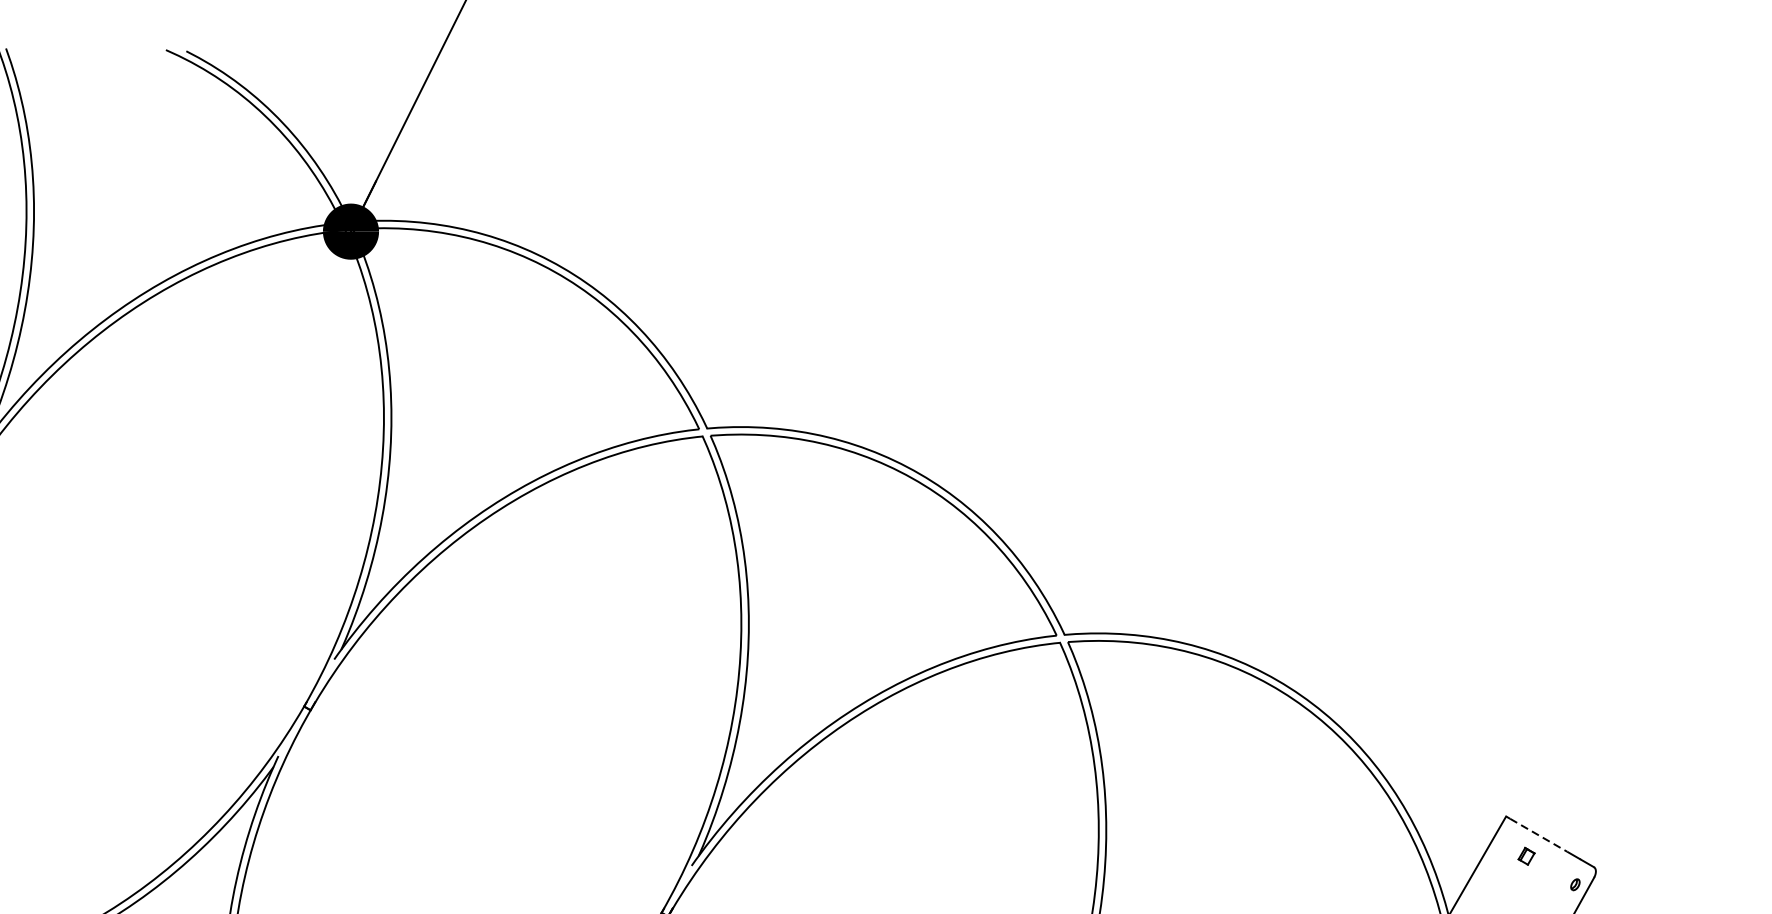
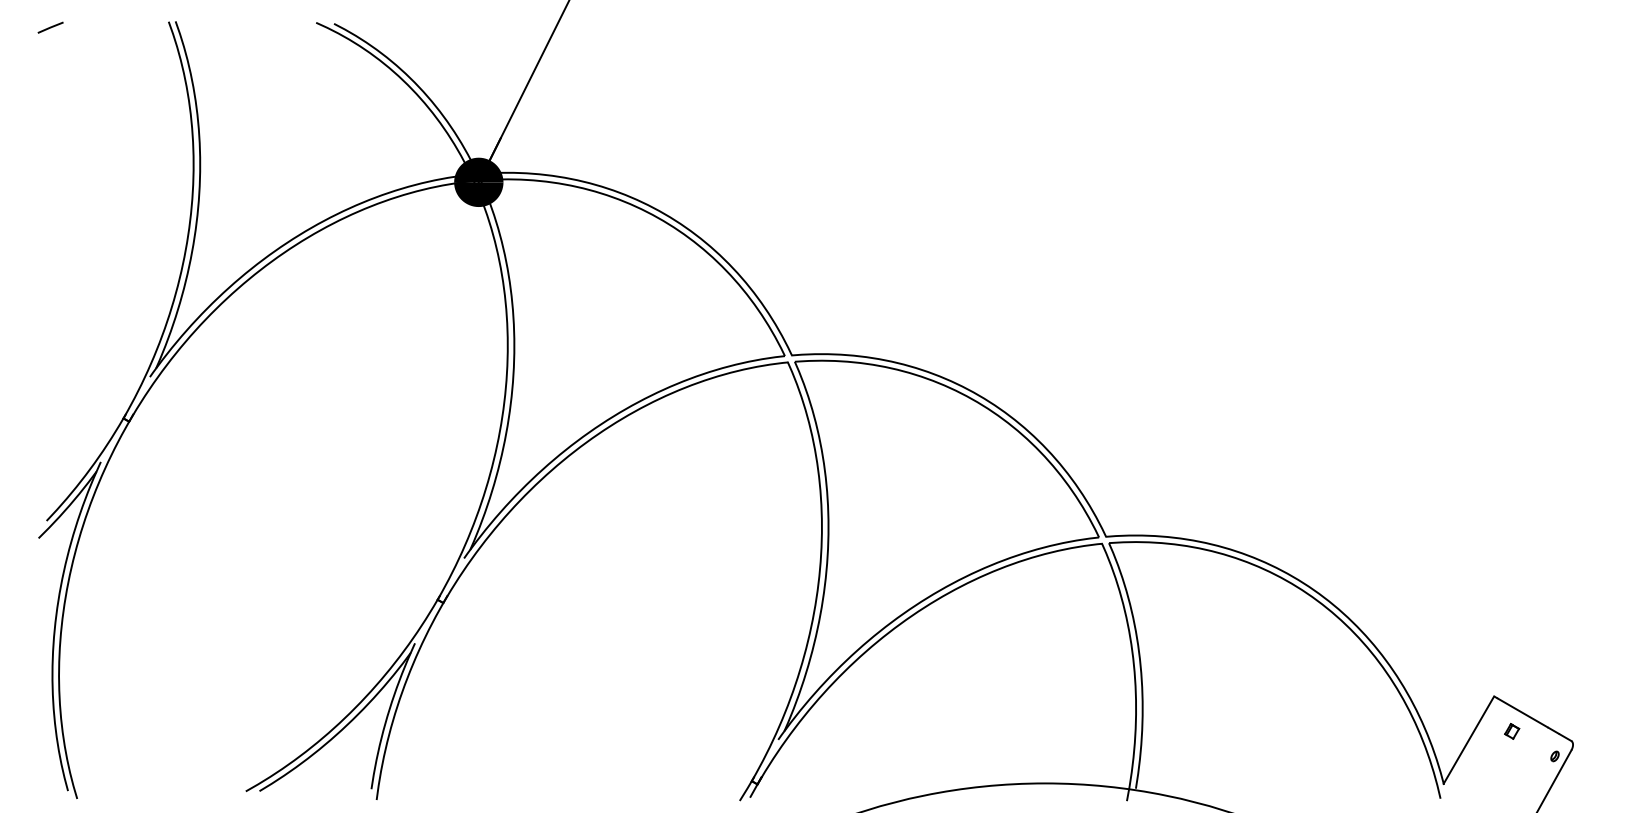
line: (1538, 834) -> (1522, 712), dashed -> solid

